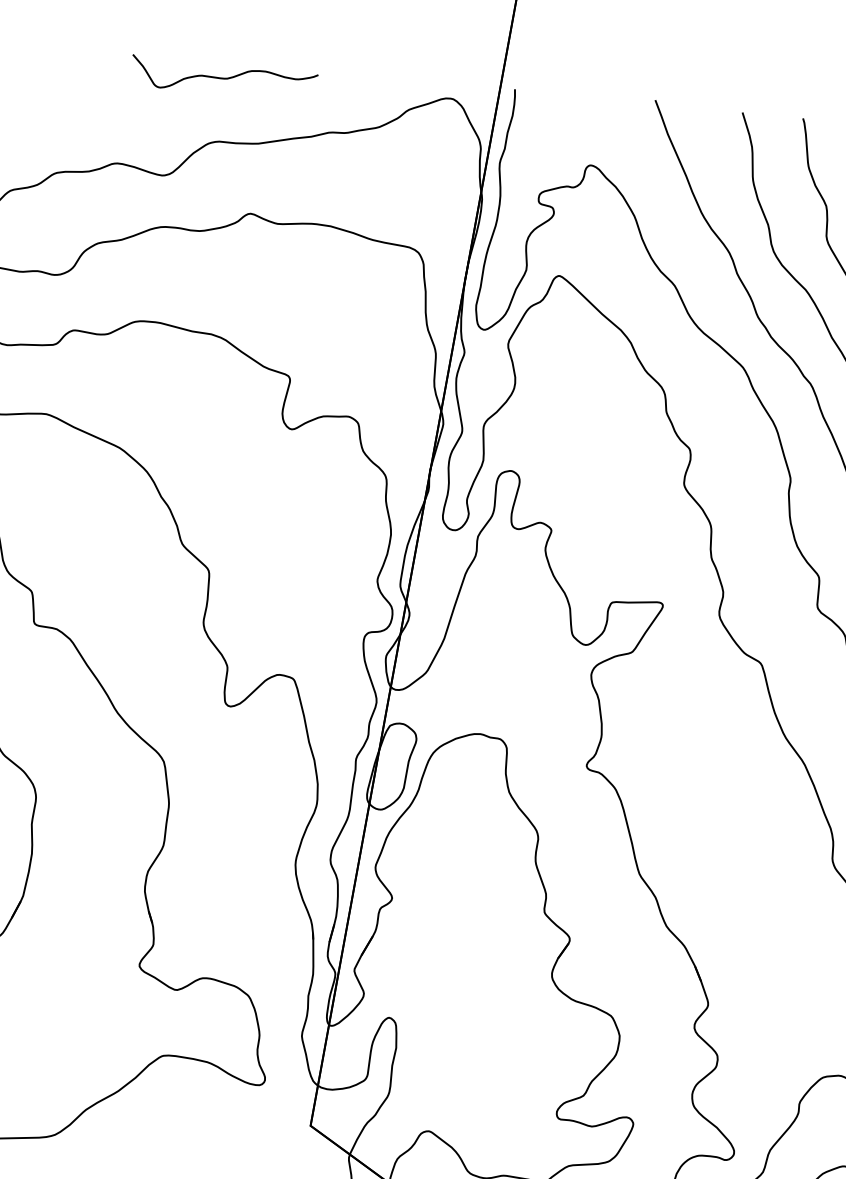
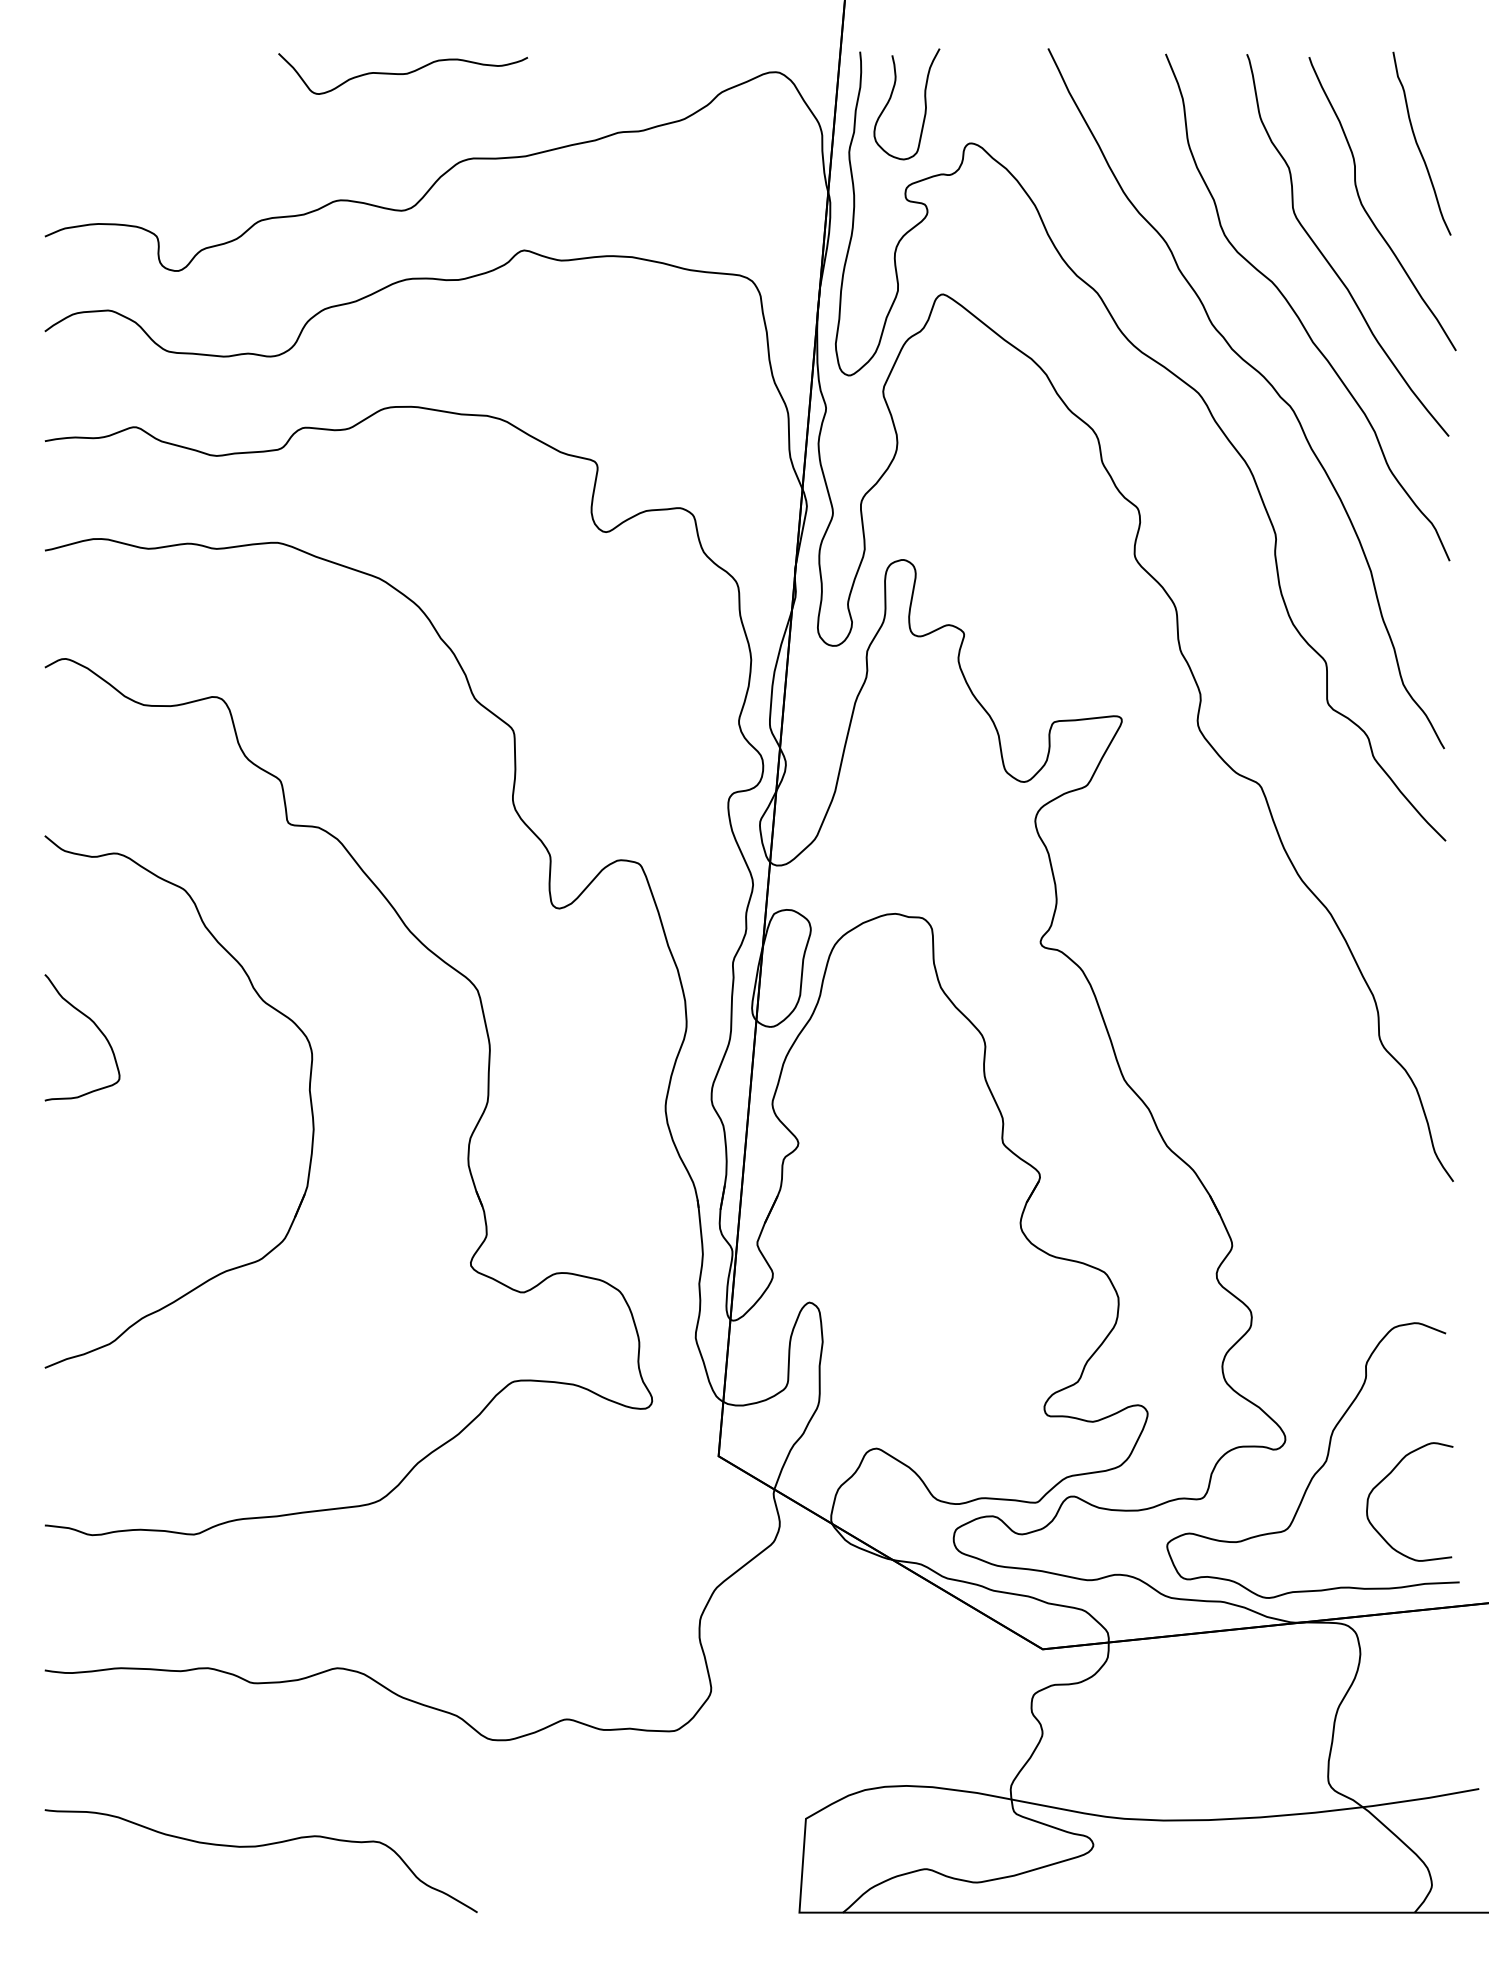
curve: (224, 78) -> (403, 73), moved
curve: (535, 126) -> (891, 98), added

